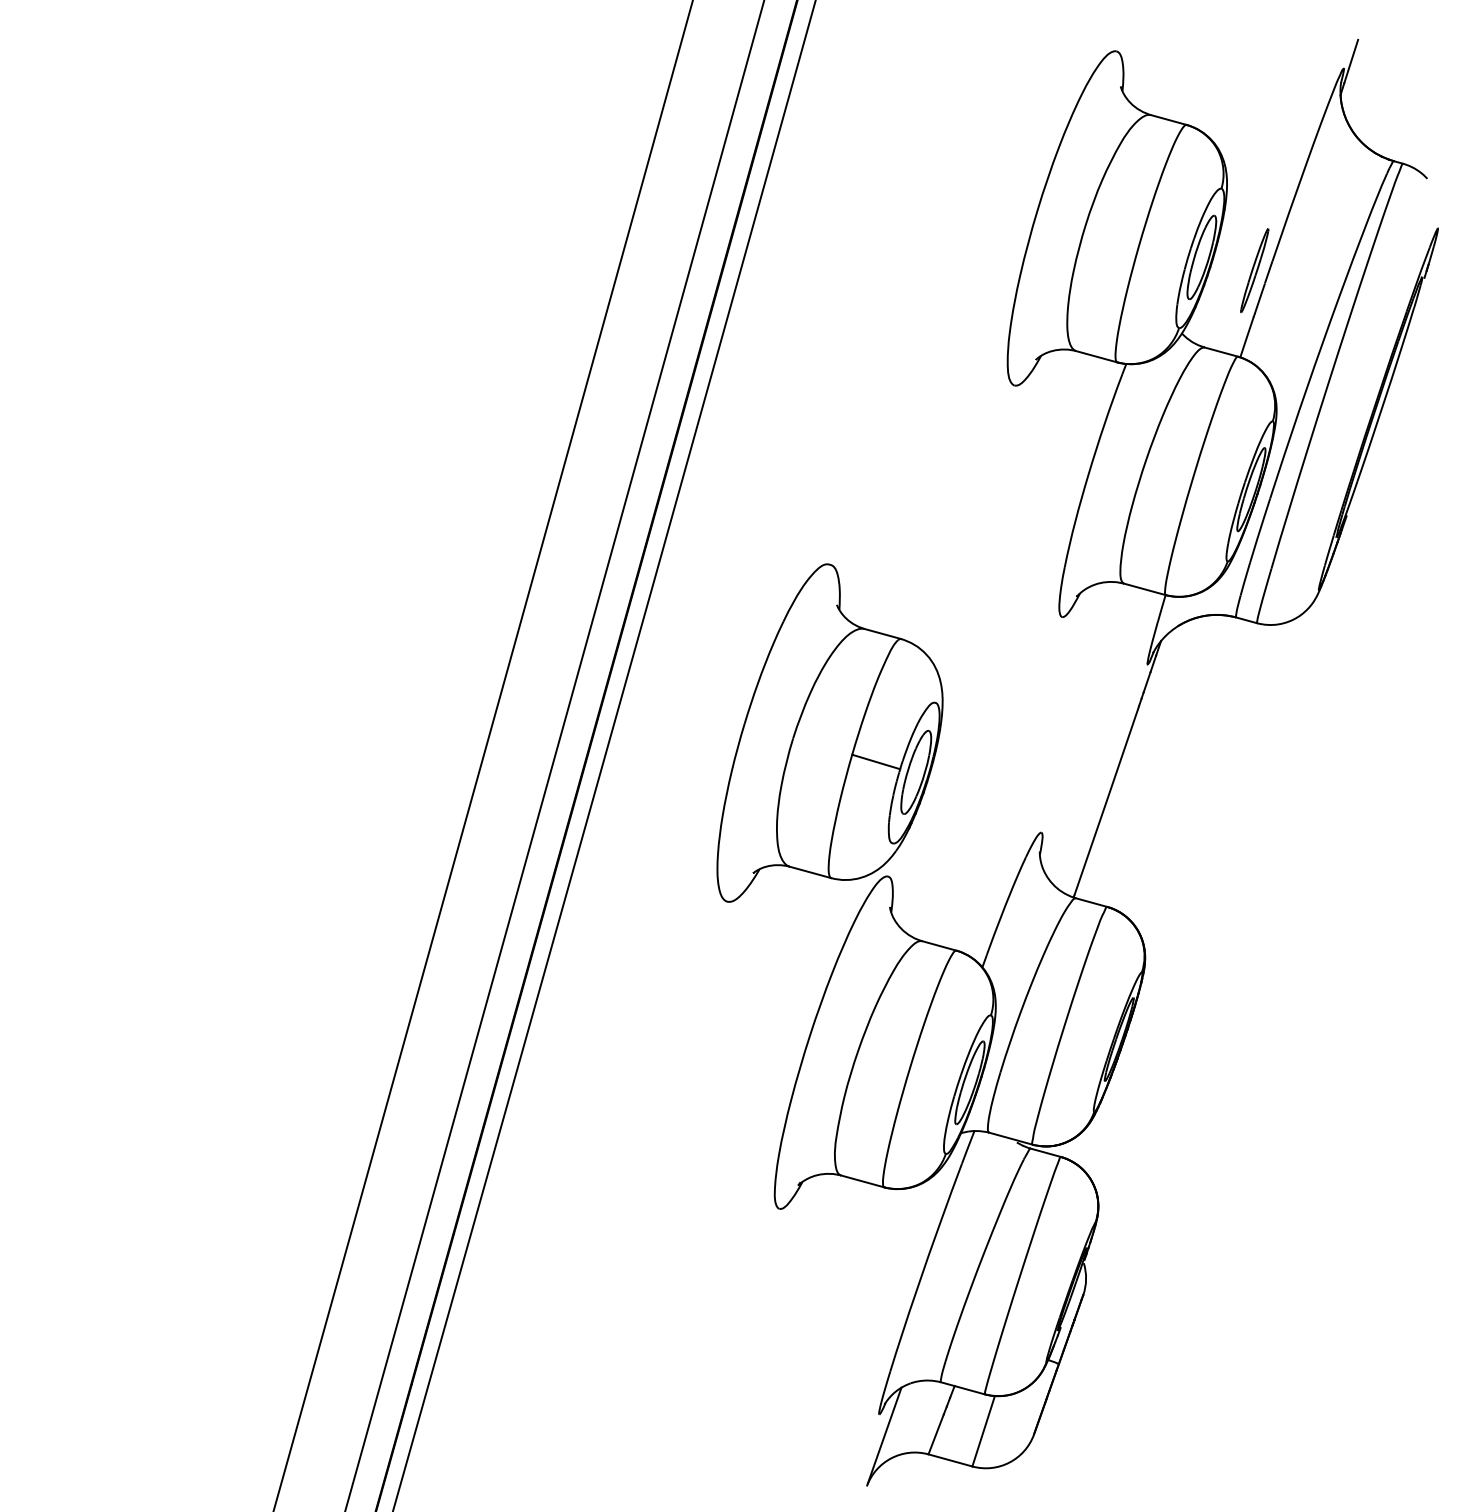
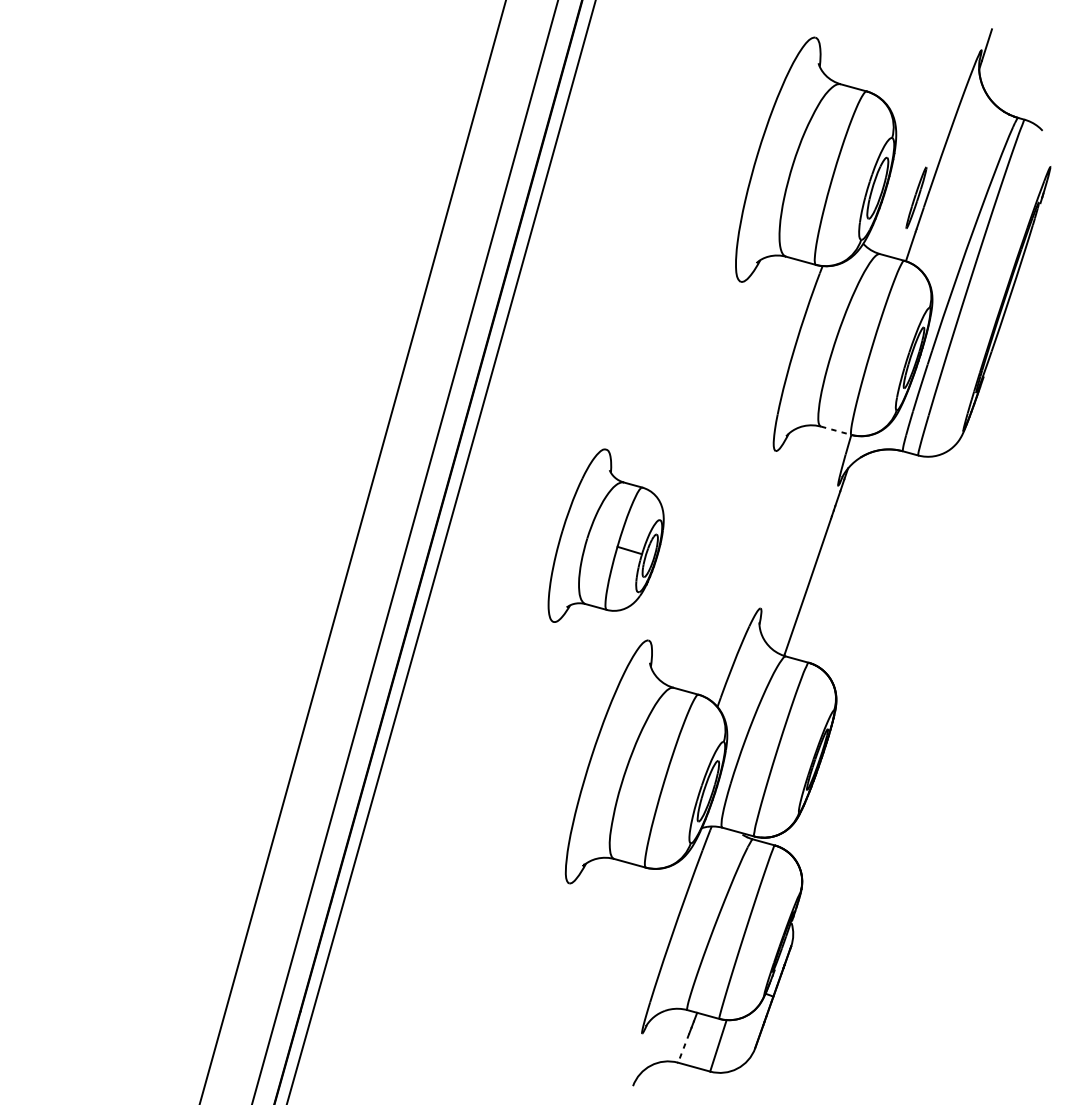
line: (1144, 589) -> (835, 430), solid -> dashed
part: (829, 732) -> (605, 535), size x0.7
line: (935, 1434) -> (683, 1048), solid -> dashed
line: (884, 1435) -> (645, 1048), removed

